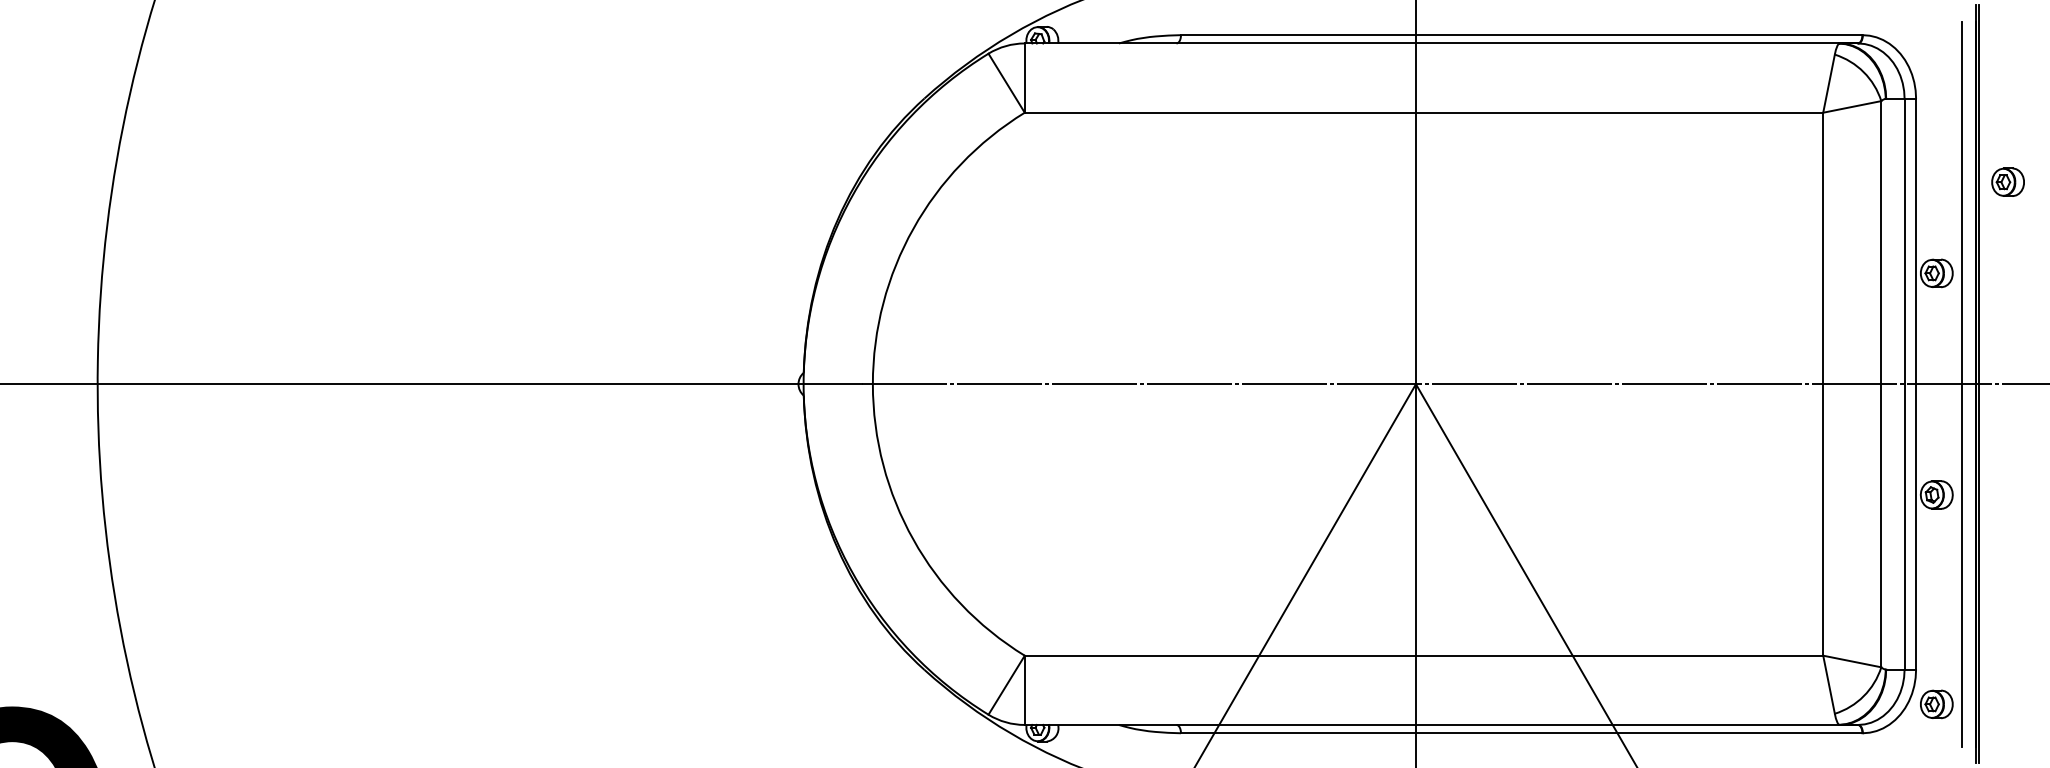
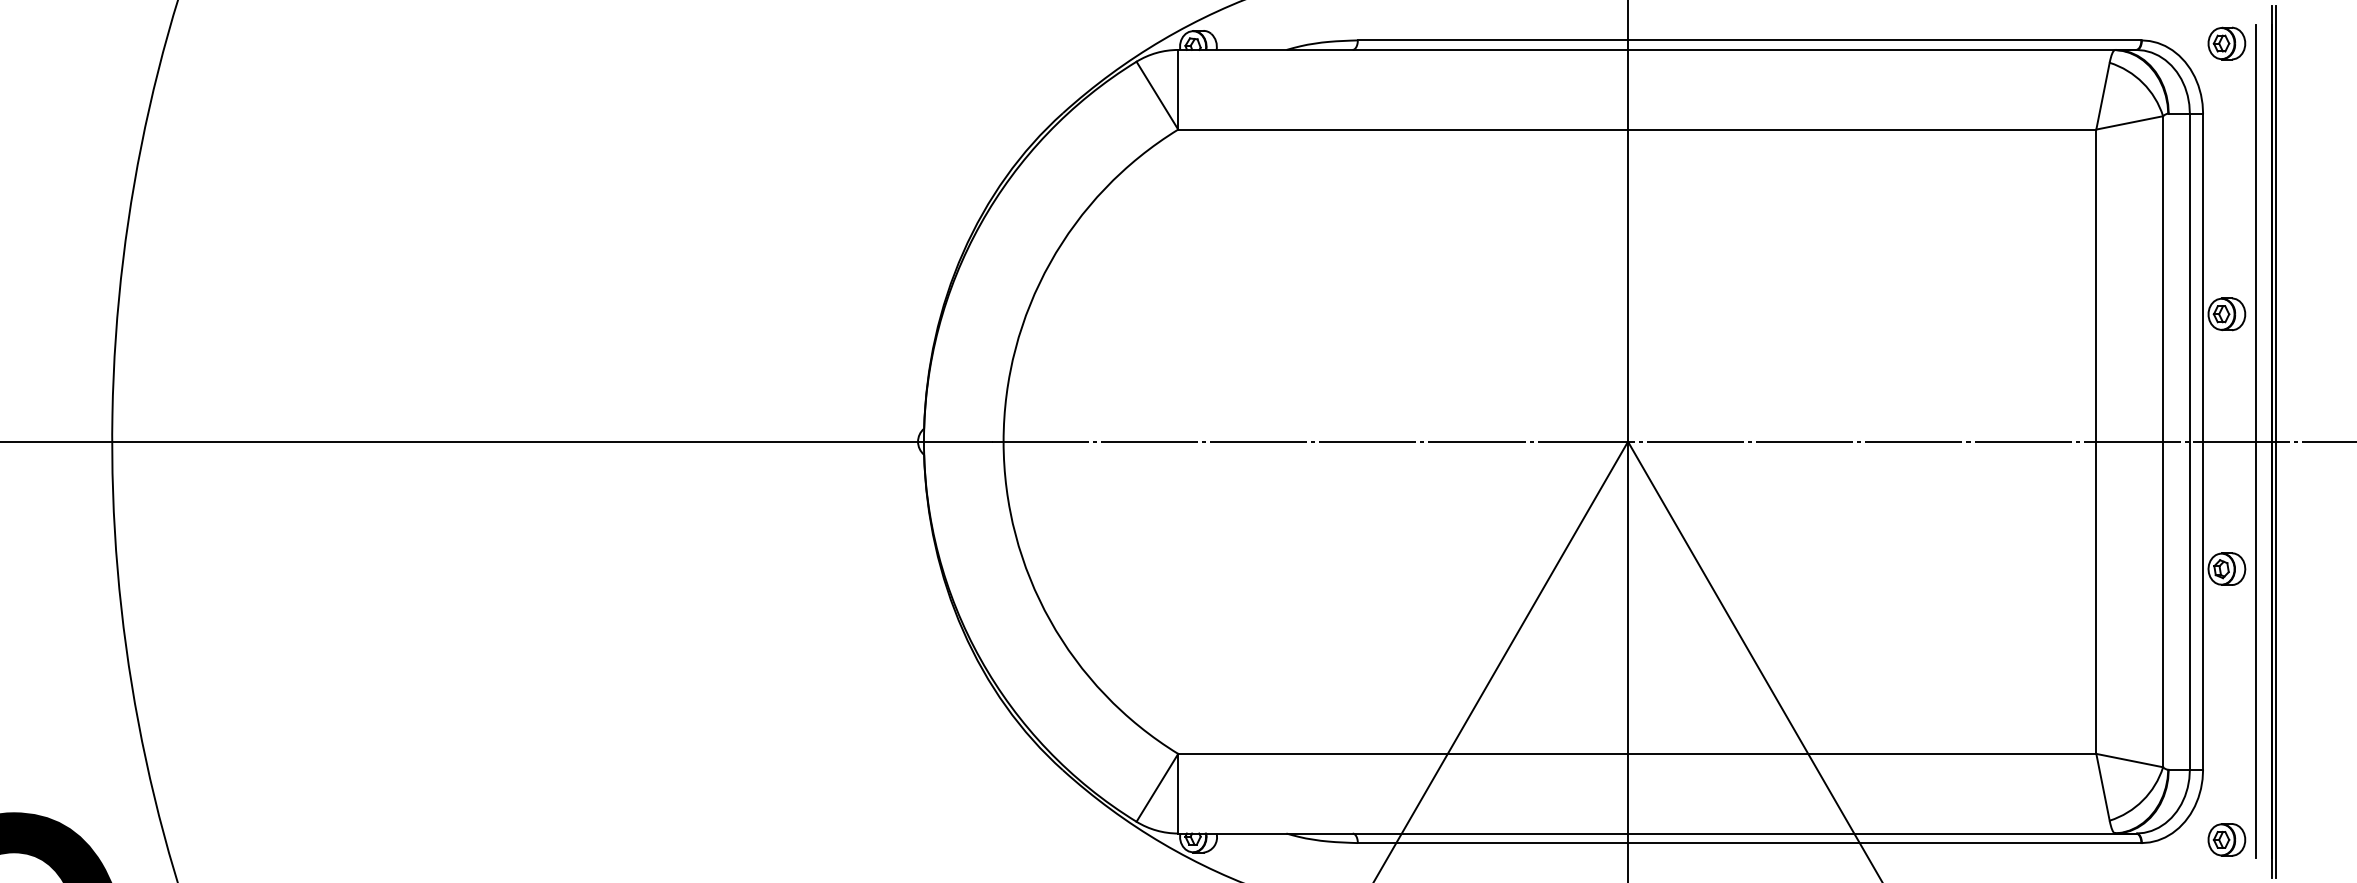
part: (2007, 182) -> (2226, 43), moved
part: (1936, 704) -> (2226, 839), moved

